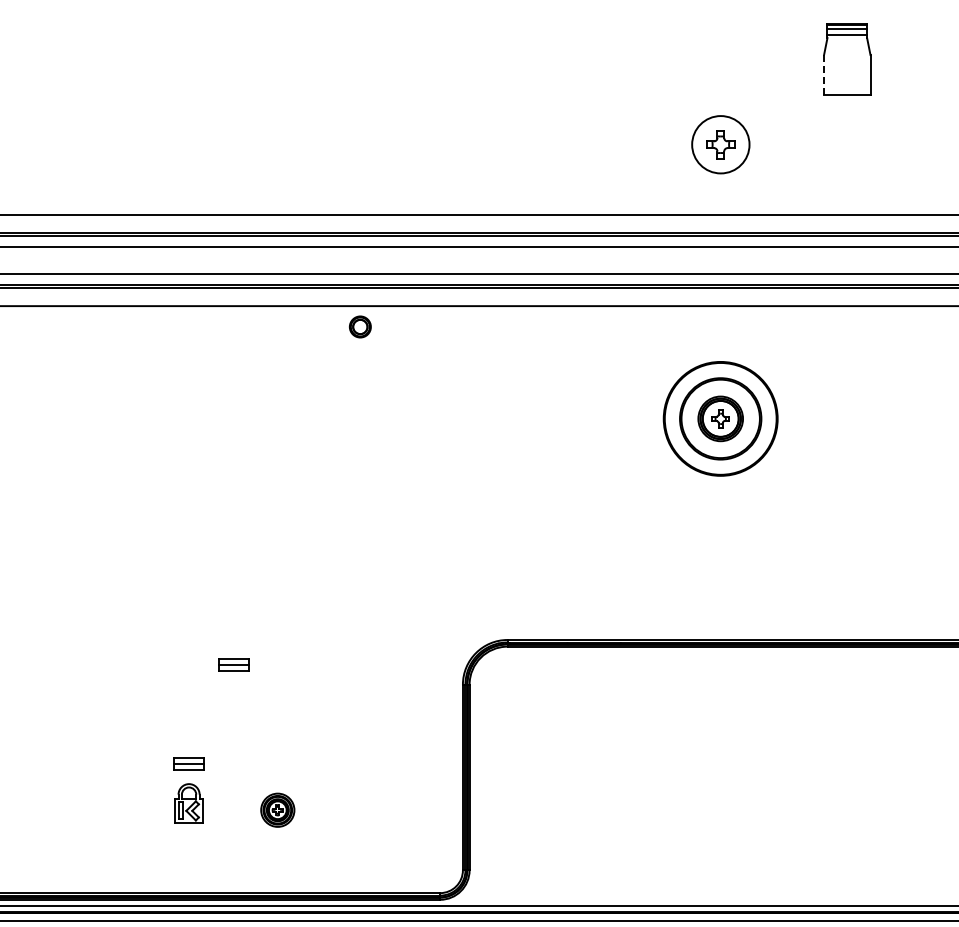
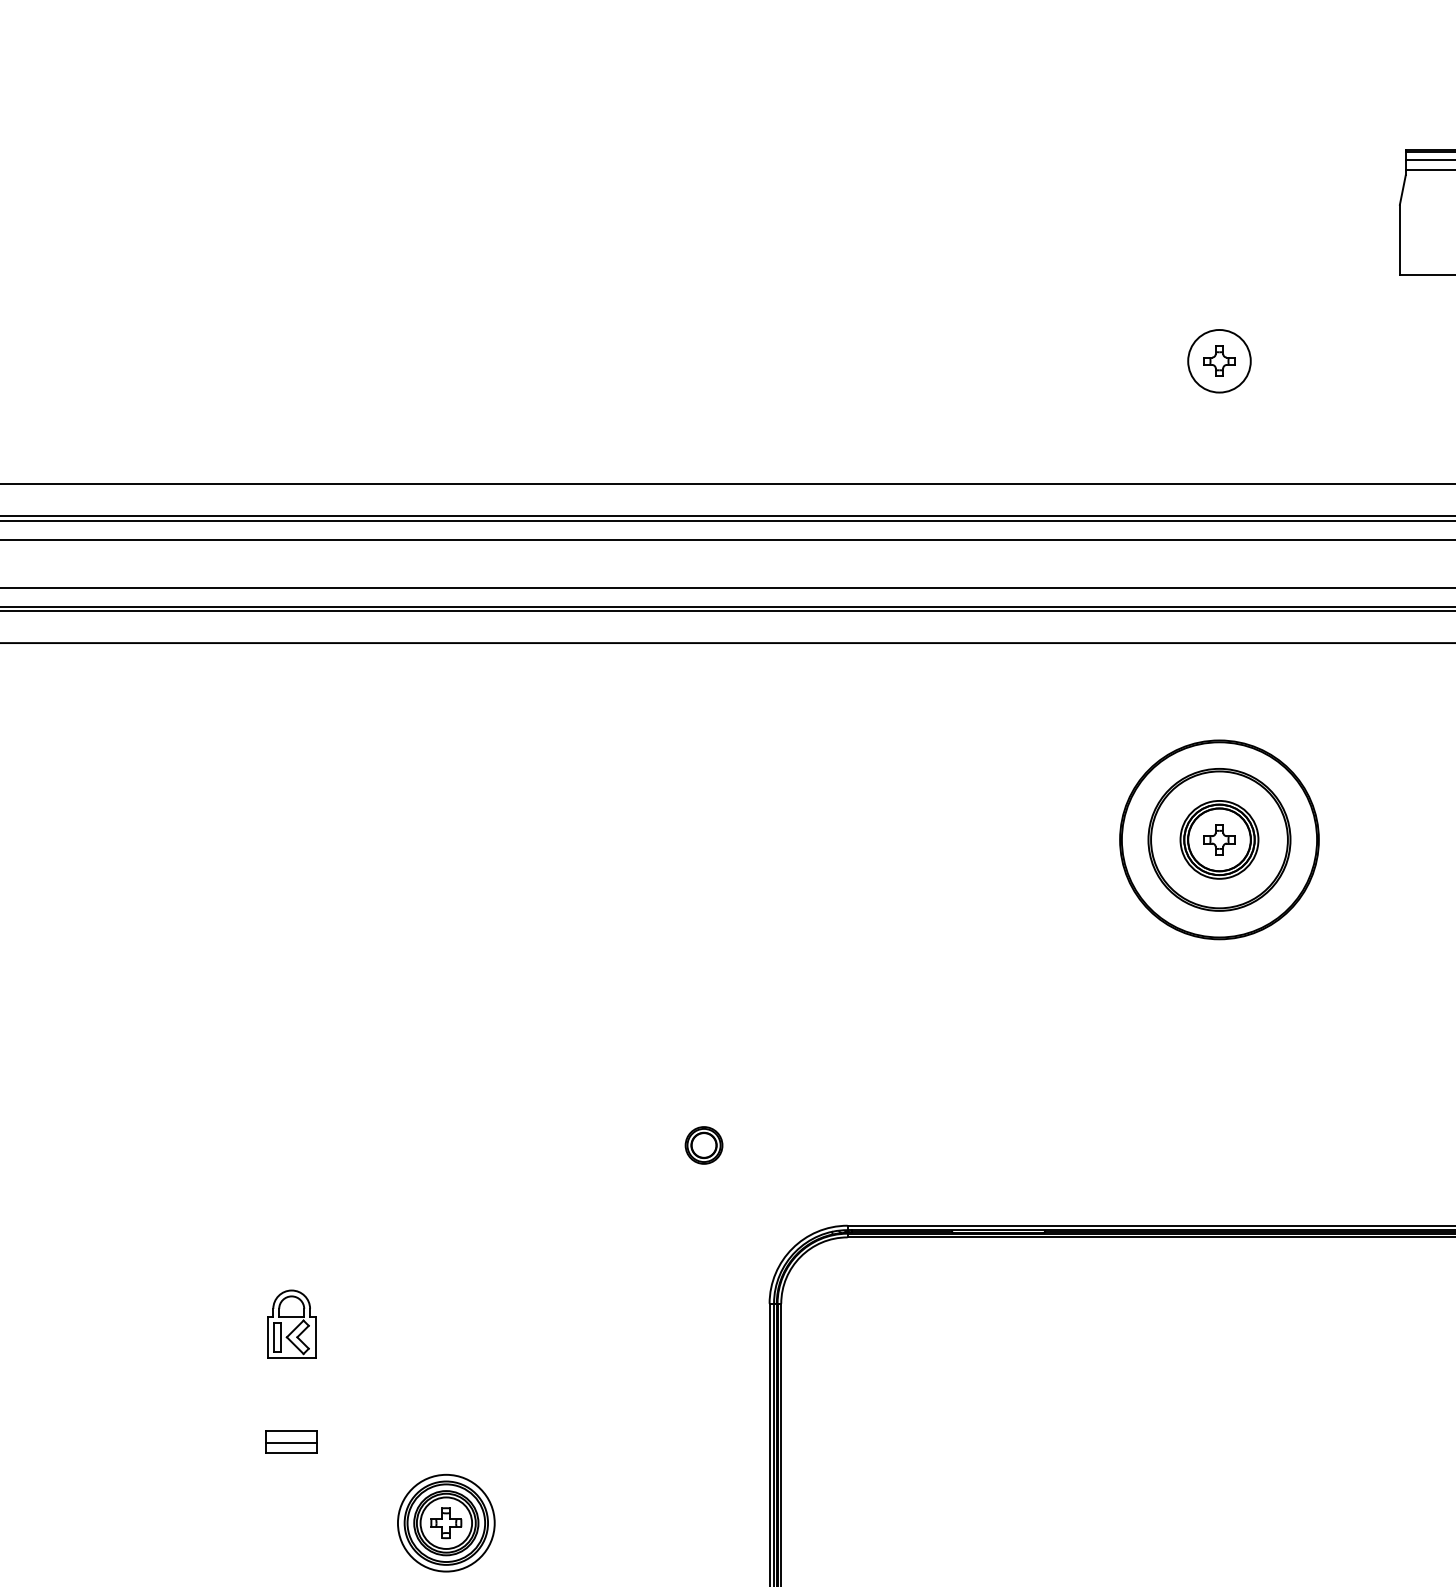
line: (824, 75) -> (1400, 240), dashed -> solid
part: (720, 144) -> (1219, 361), size x0.62
part: (360, 326) -> (704, 1144), moved
part: (233, 664) -> (369, 1268), removed
part: (188, 803) -> (290, 1324), moved
part: (277, 809) -> (445, 1521), size x1.67

